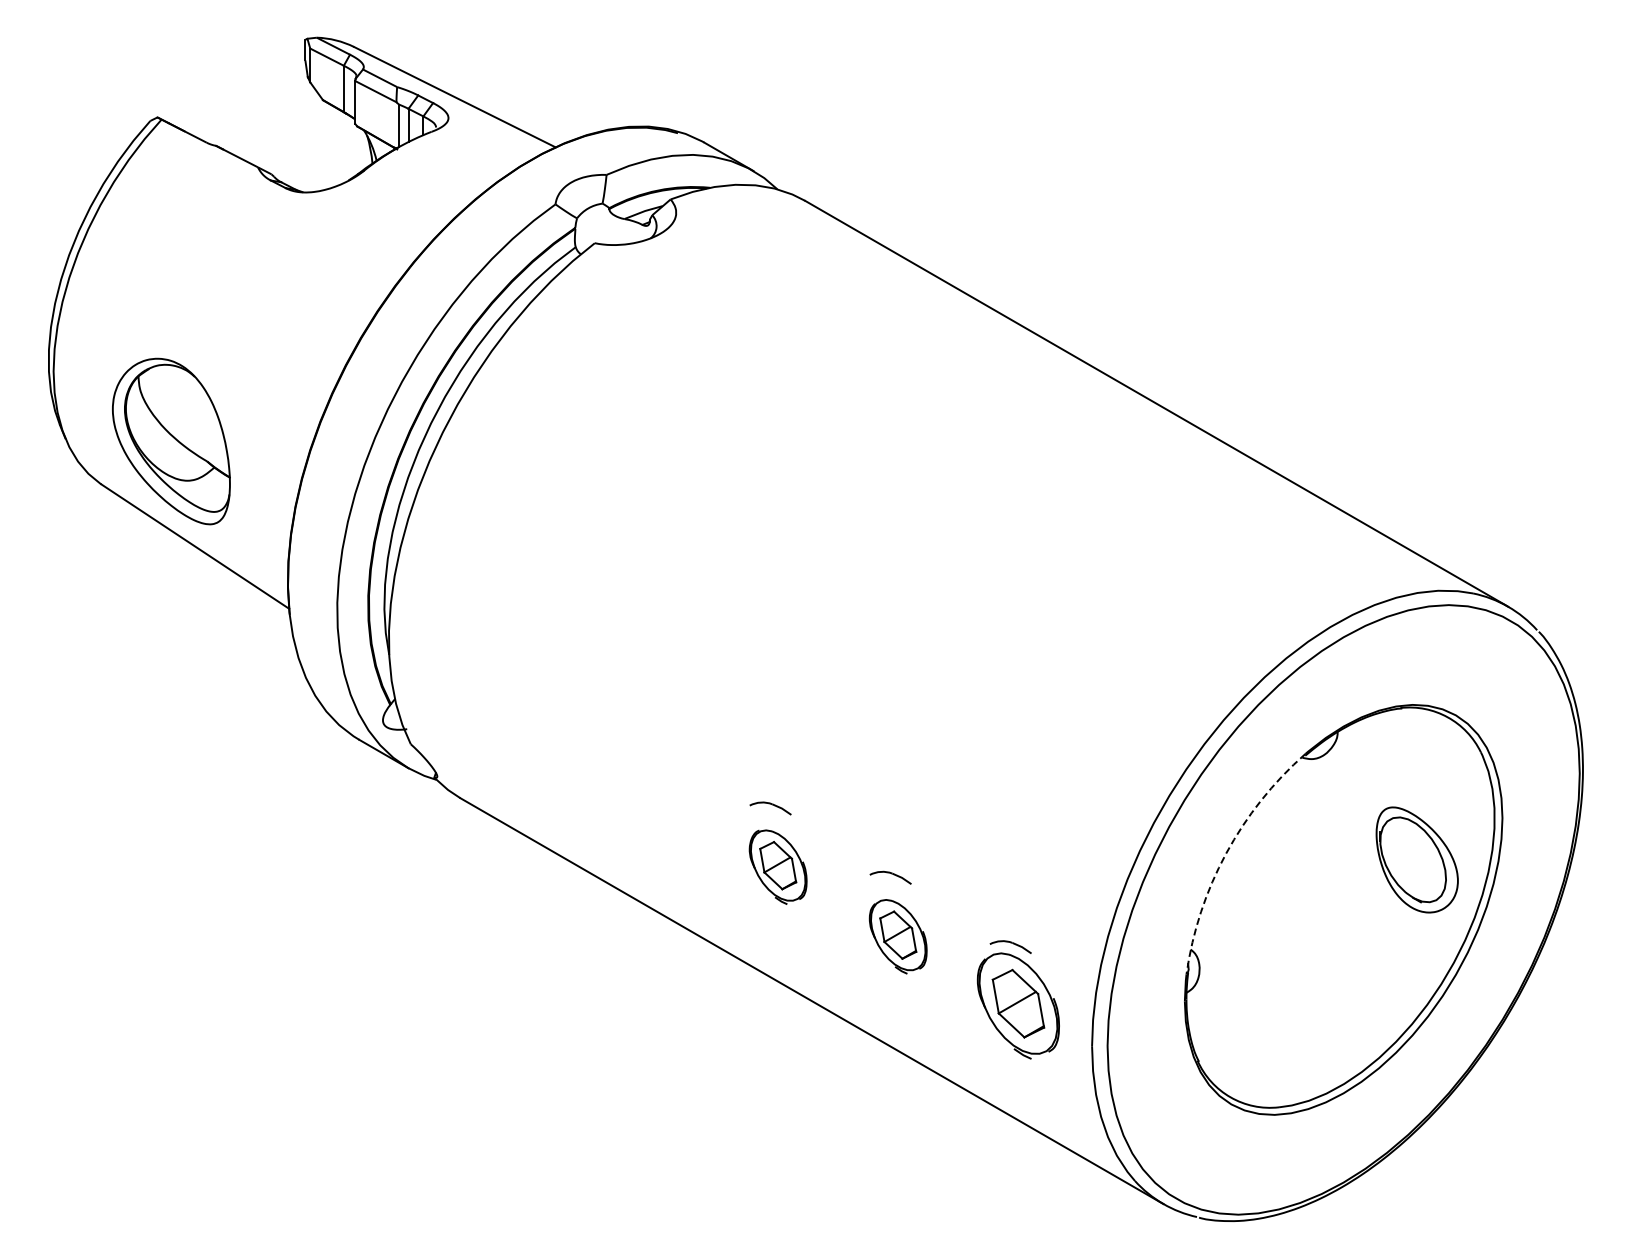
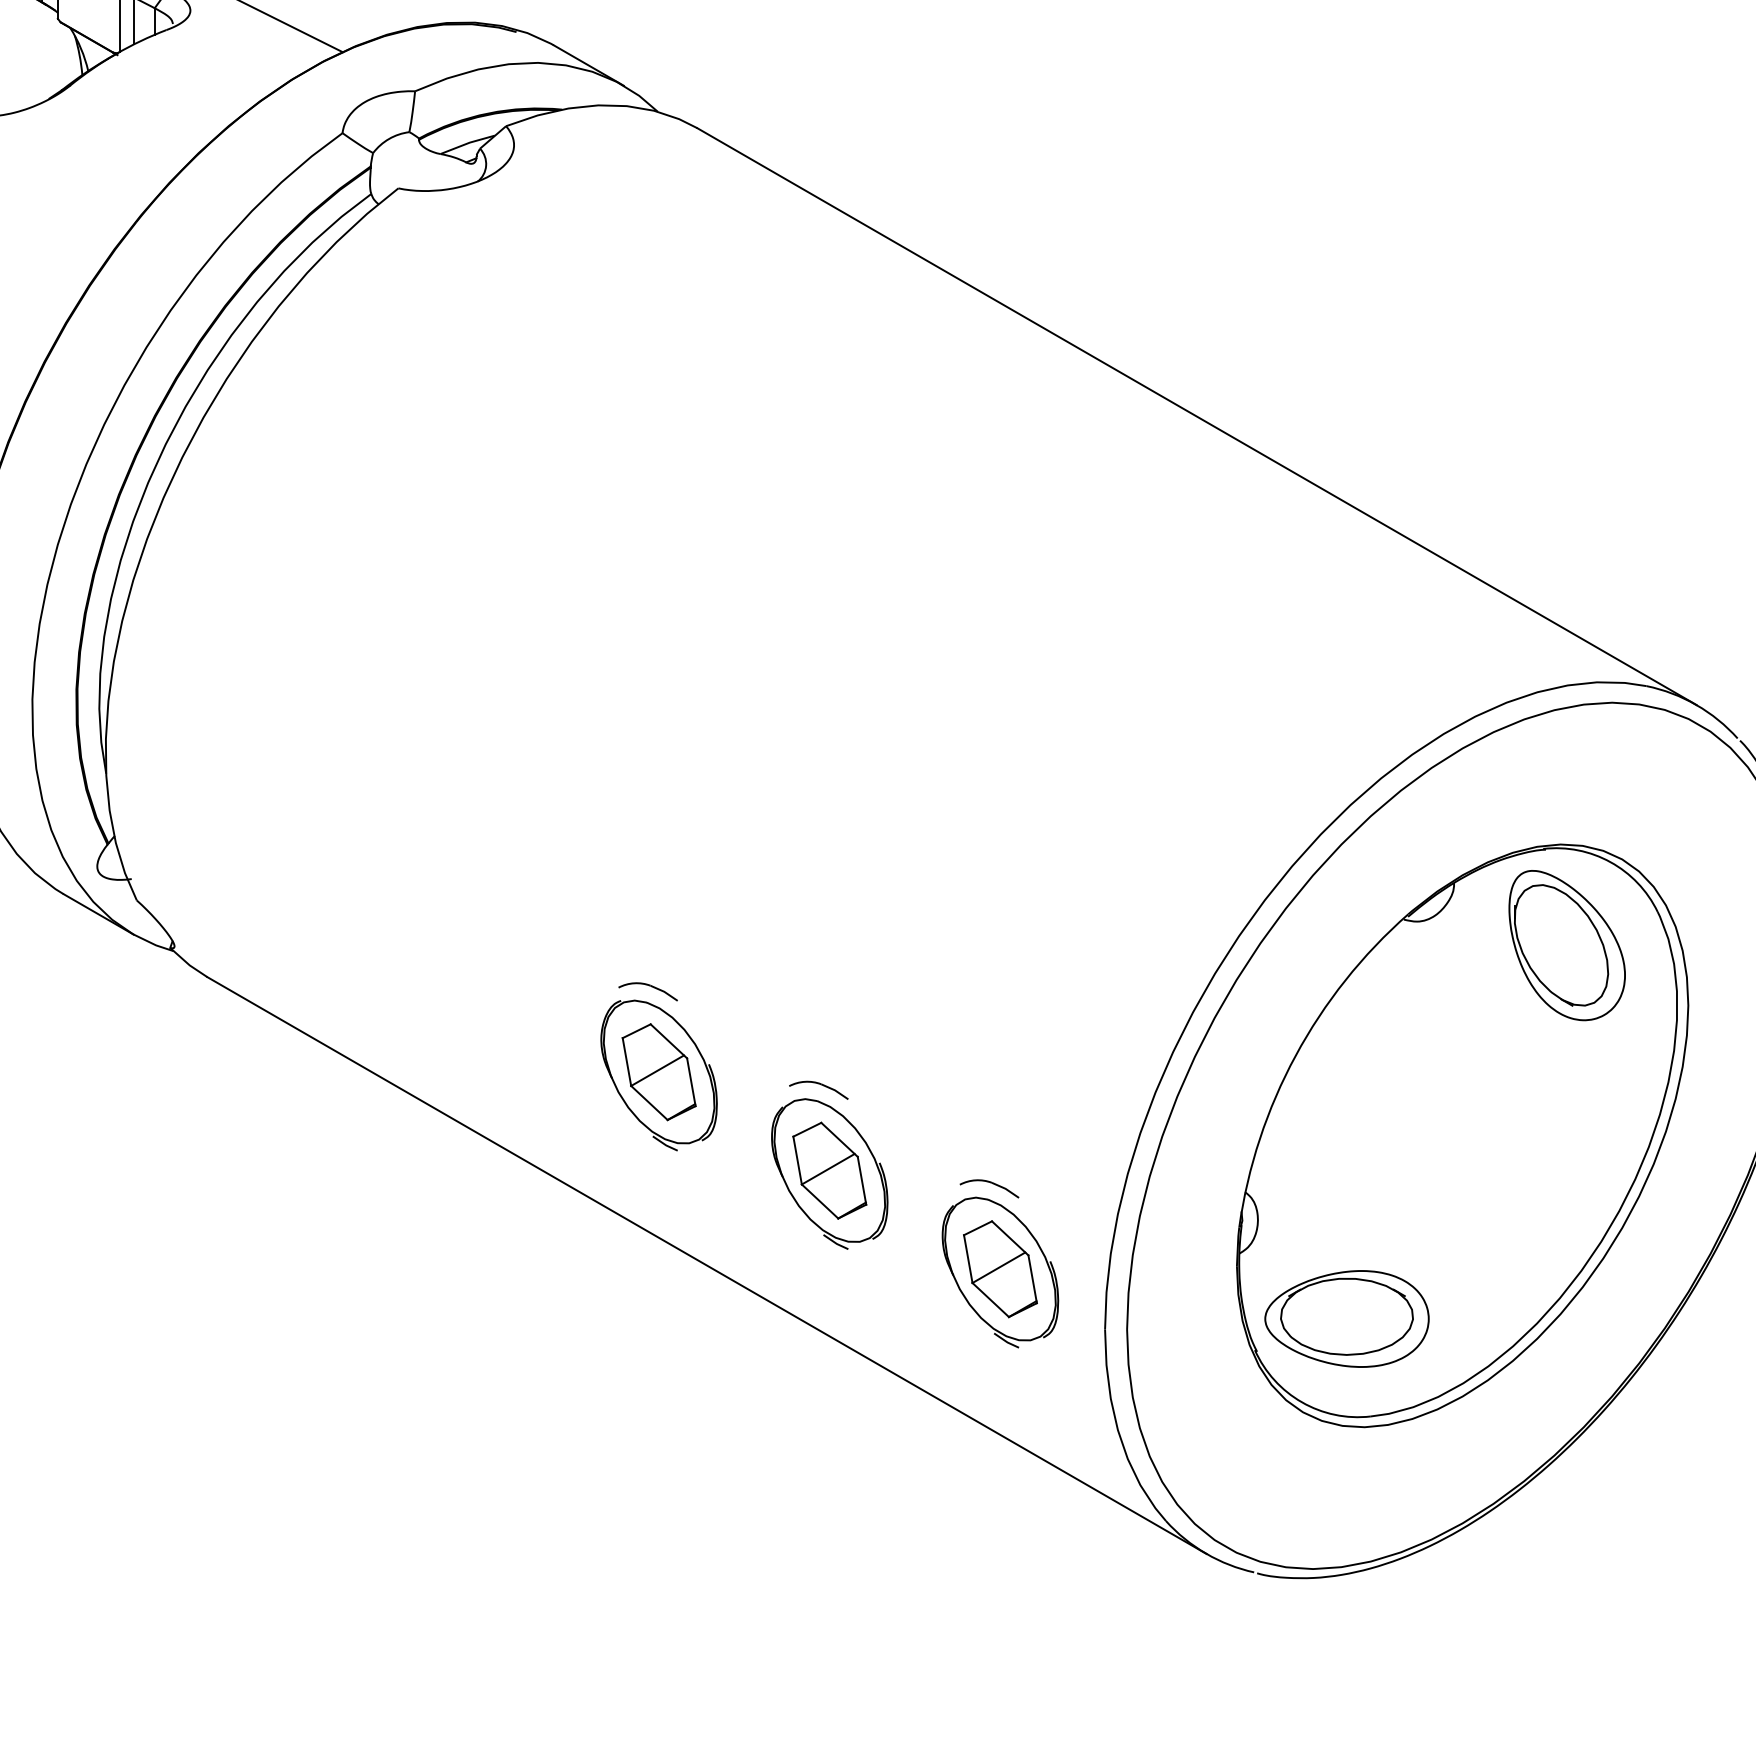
arc: (1226, 853) -> (1296, 1055), dashed -> solid
part: (1416, 859) -> (1566, 944), moved
part: (777, 866) -> (657, 1074), size x1.43
part: (897, 936) -> (828, 1173), size x1.43
part: (1261, 1038) -> (1345, 1318), added

